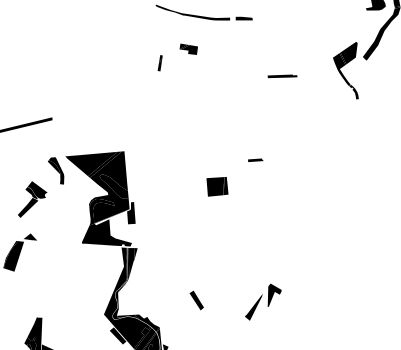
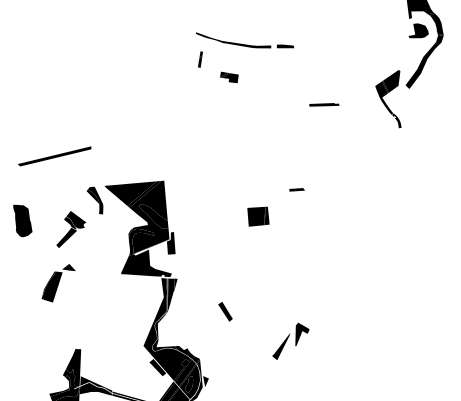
part: (160, 63) -> (200, 59), moved
part: (196, 300) -> (225, 311), moved
part: (262, 301) -> (290, 340), moved

